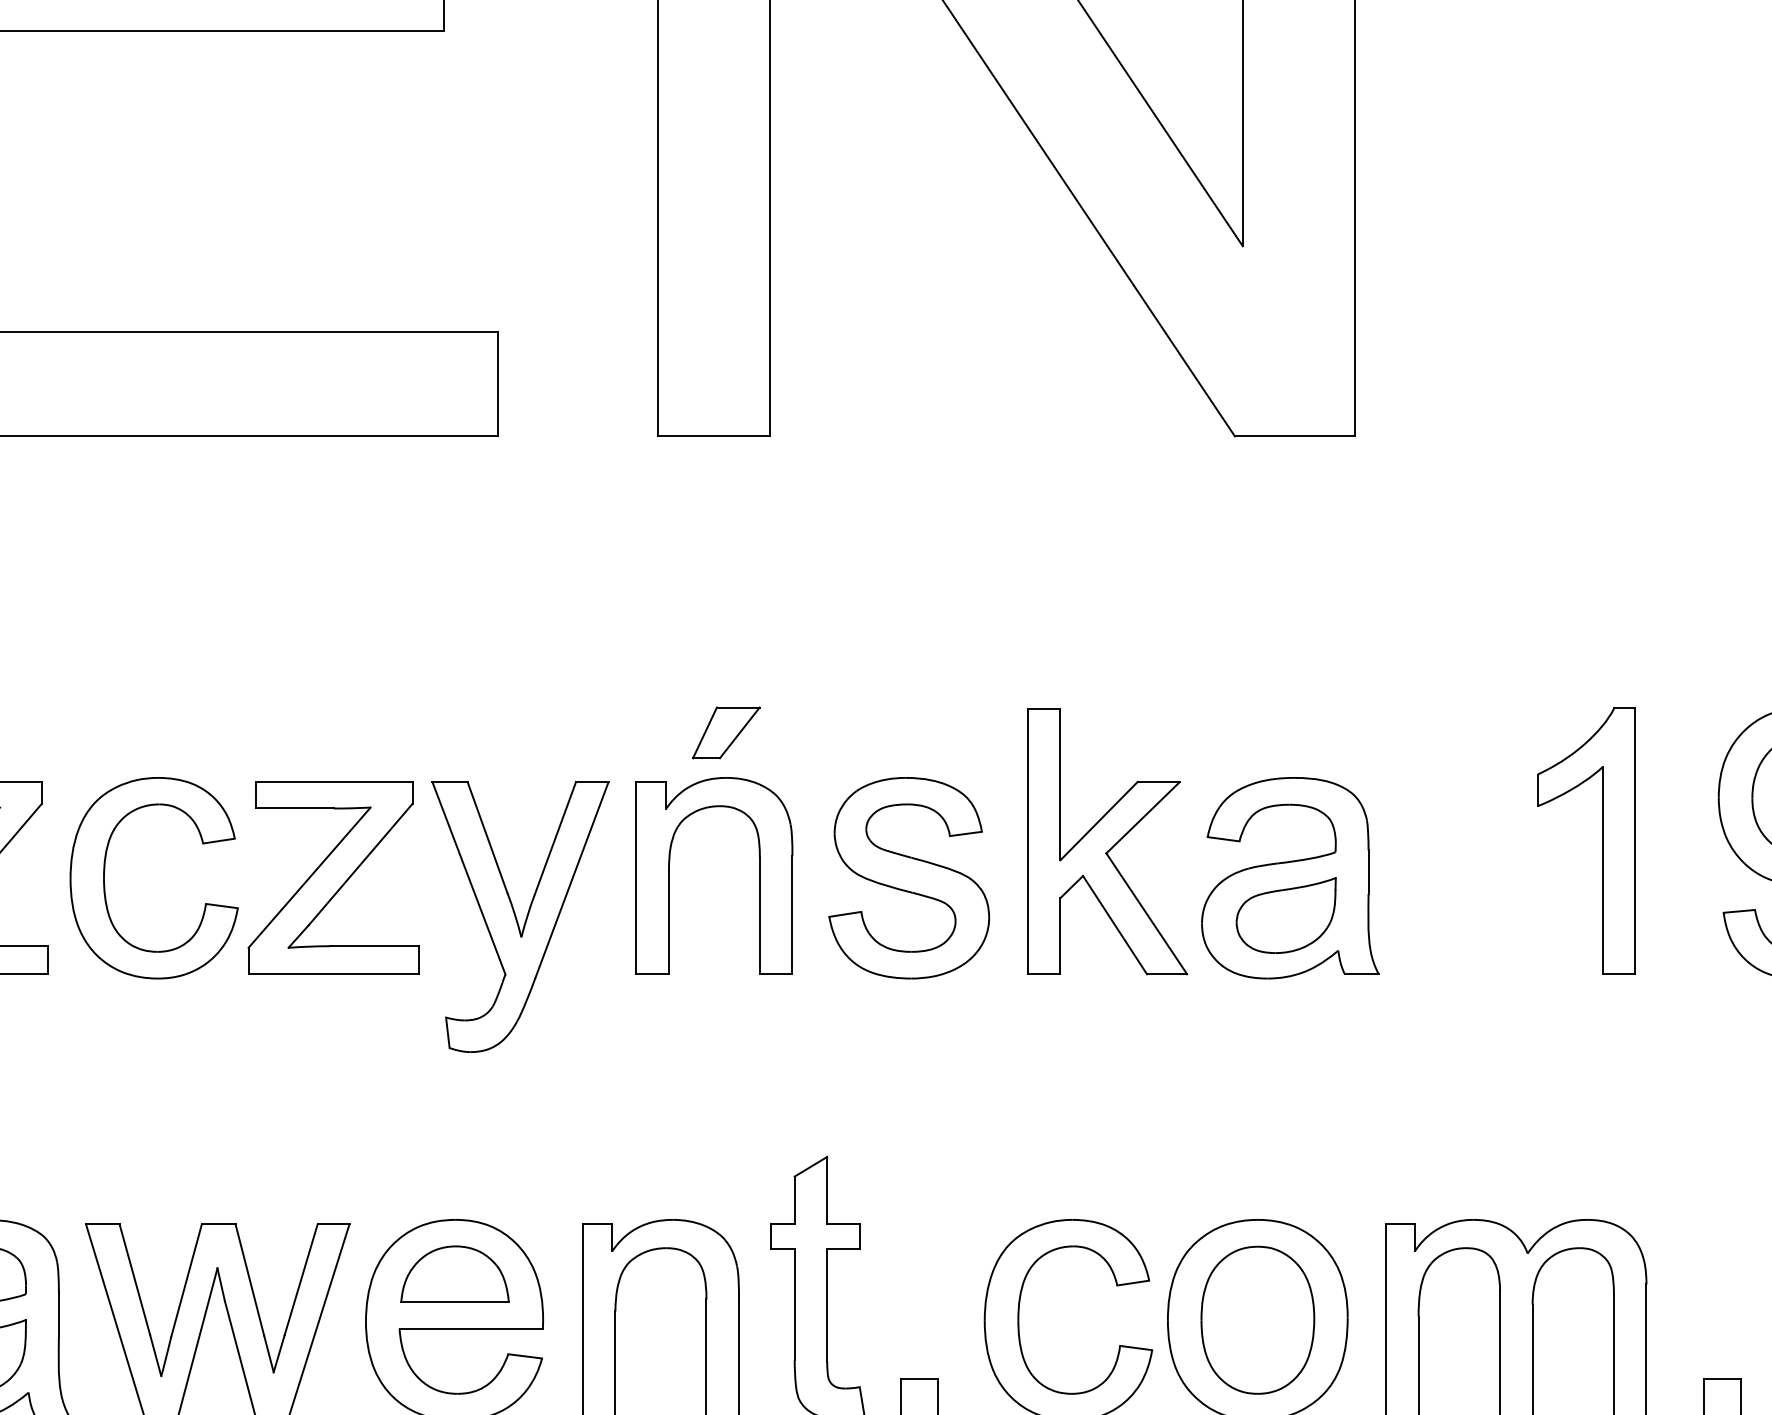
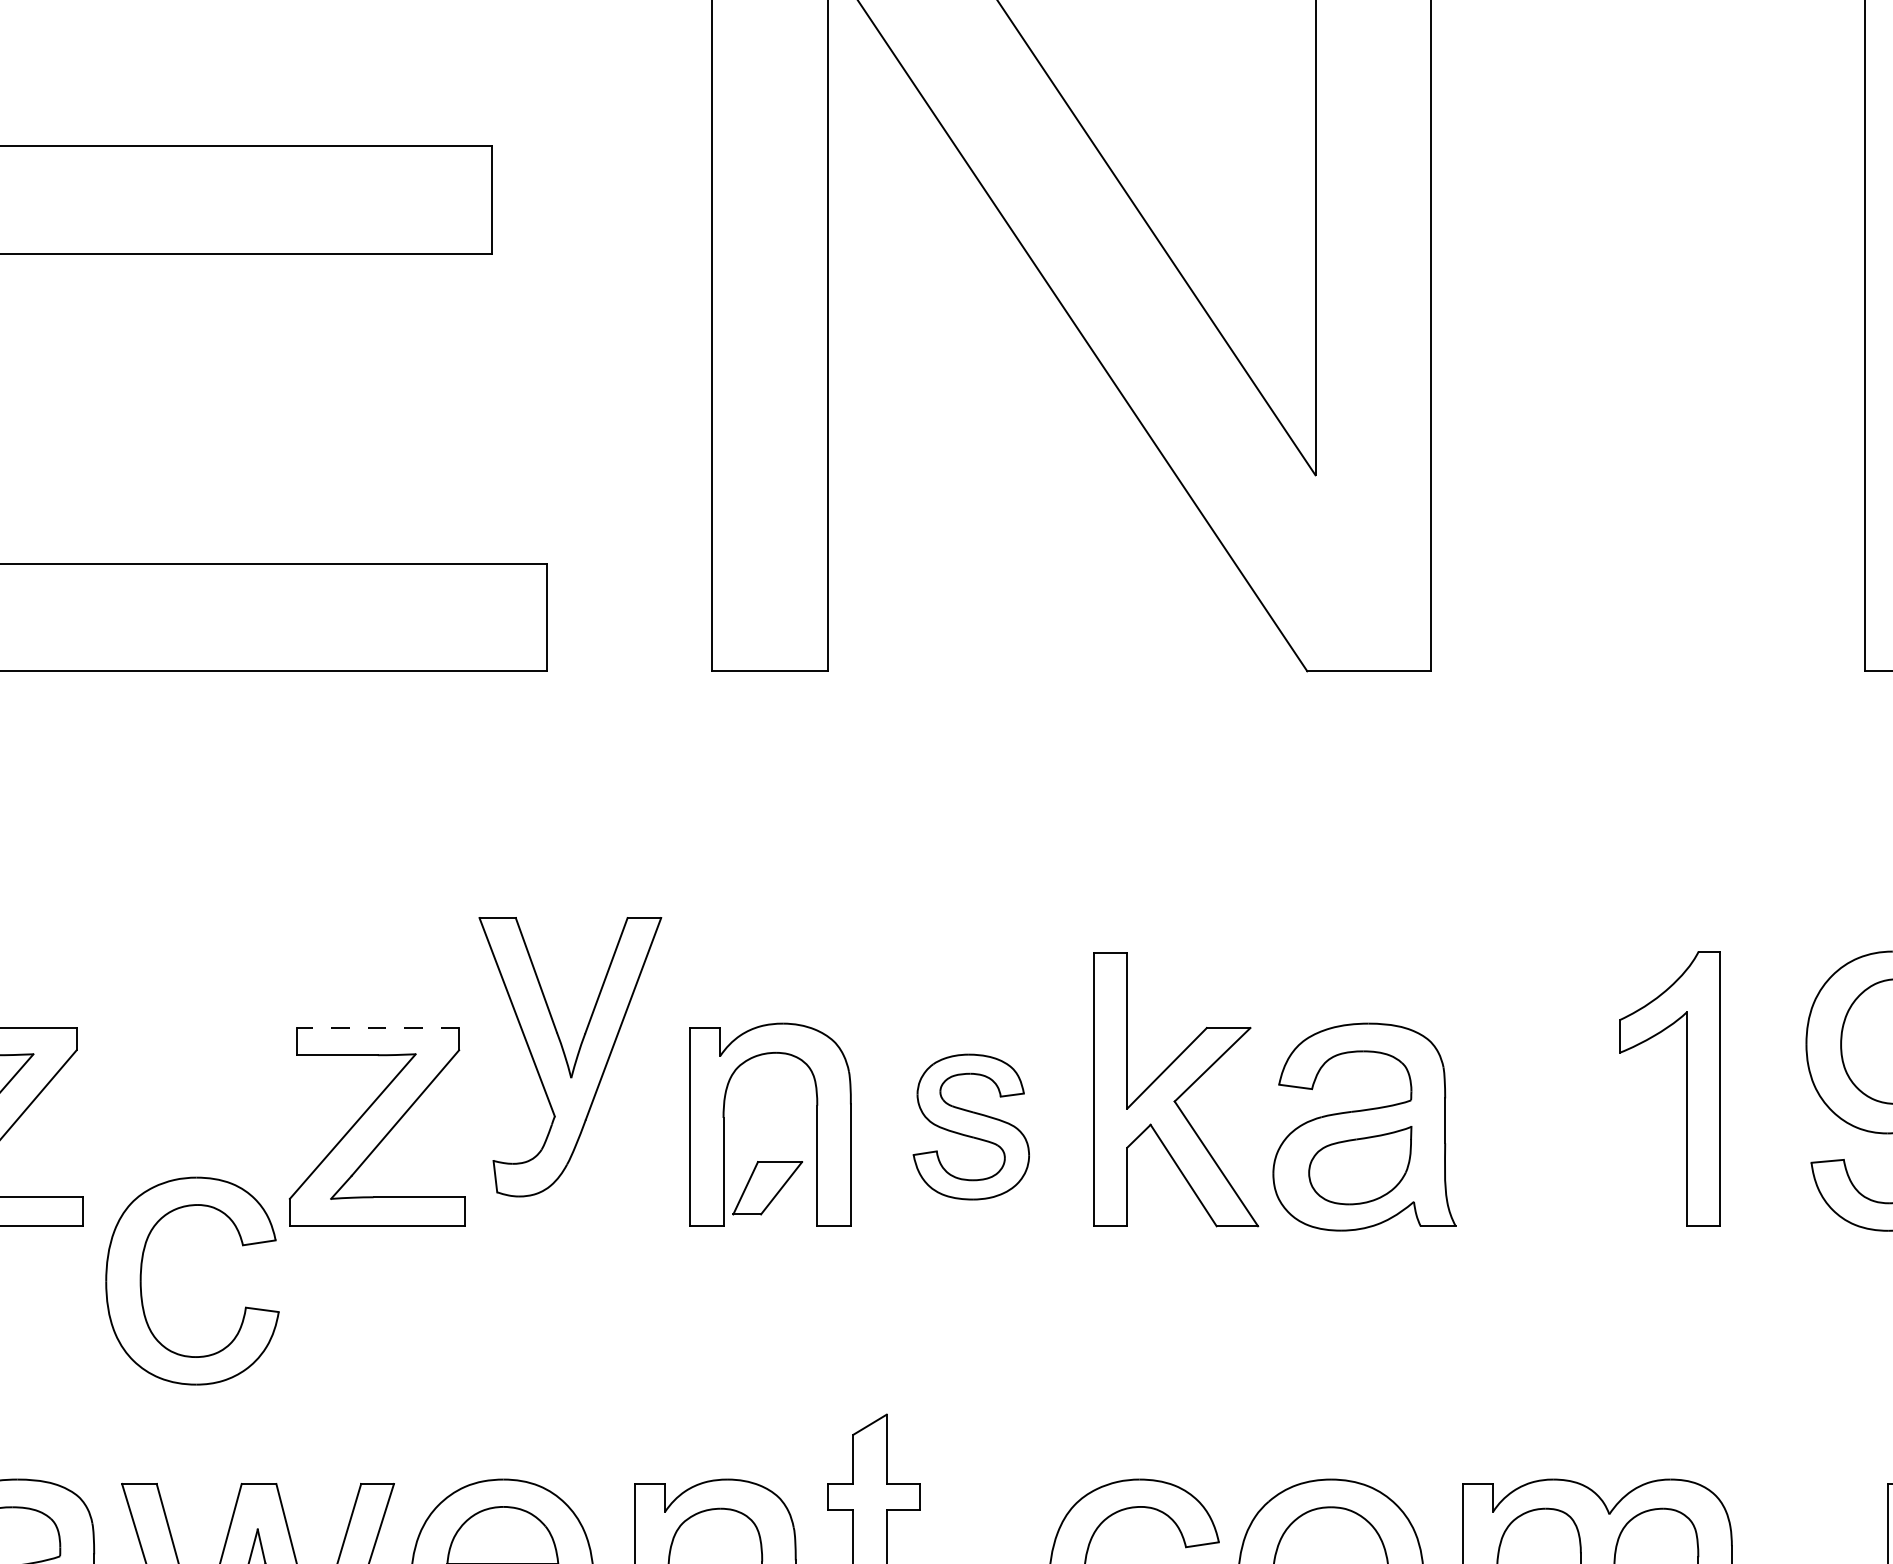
part: (726, 733) -> (767, 1188), moved
line: (334, 782) -> (378, 1028), solid -> dashed
part: (104, 877) -> (141, 1280), moved
part: (909, 877) -> (971, 1126), size x0.7
part: (520, 917) -> (570, 1057), moved

